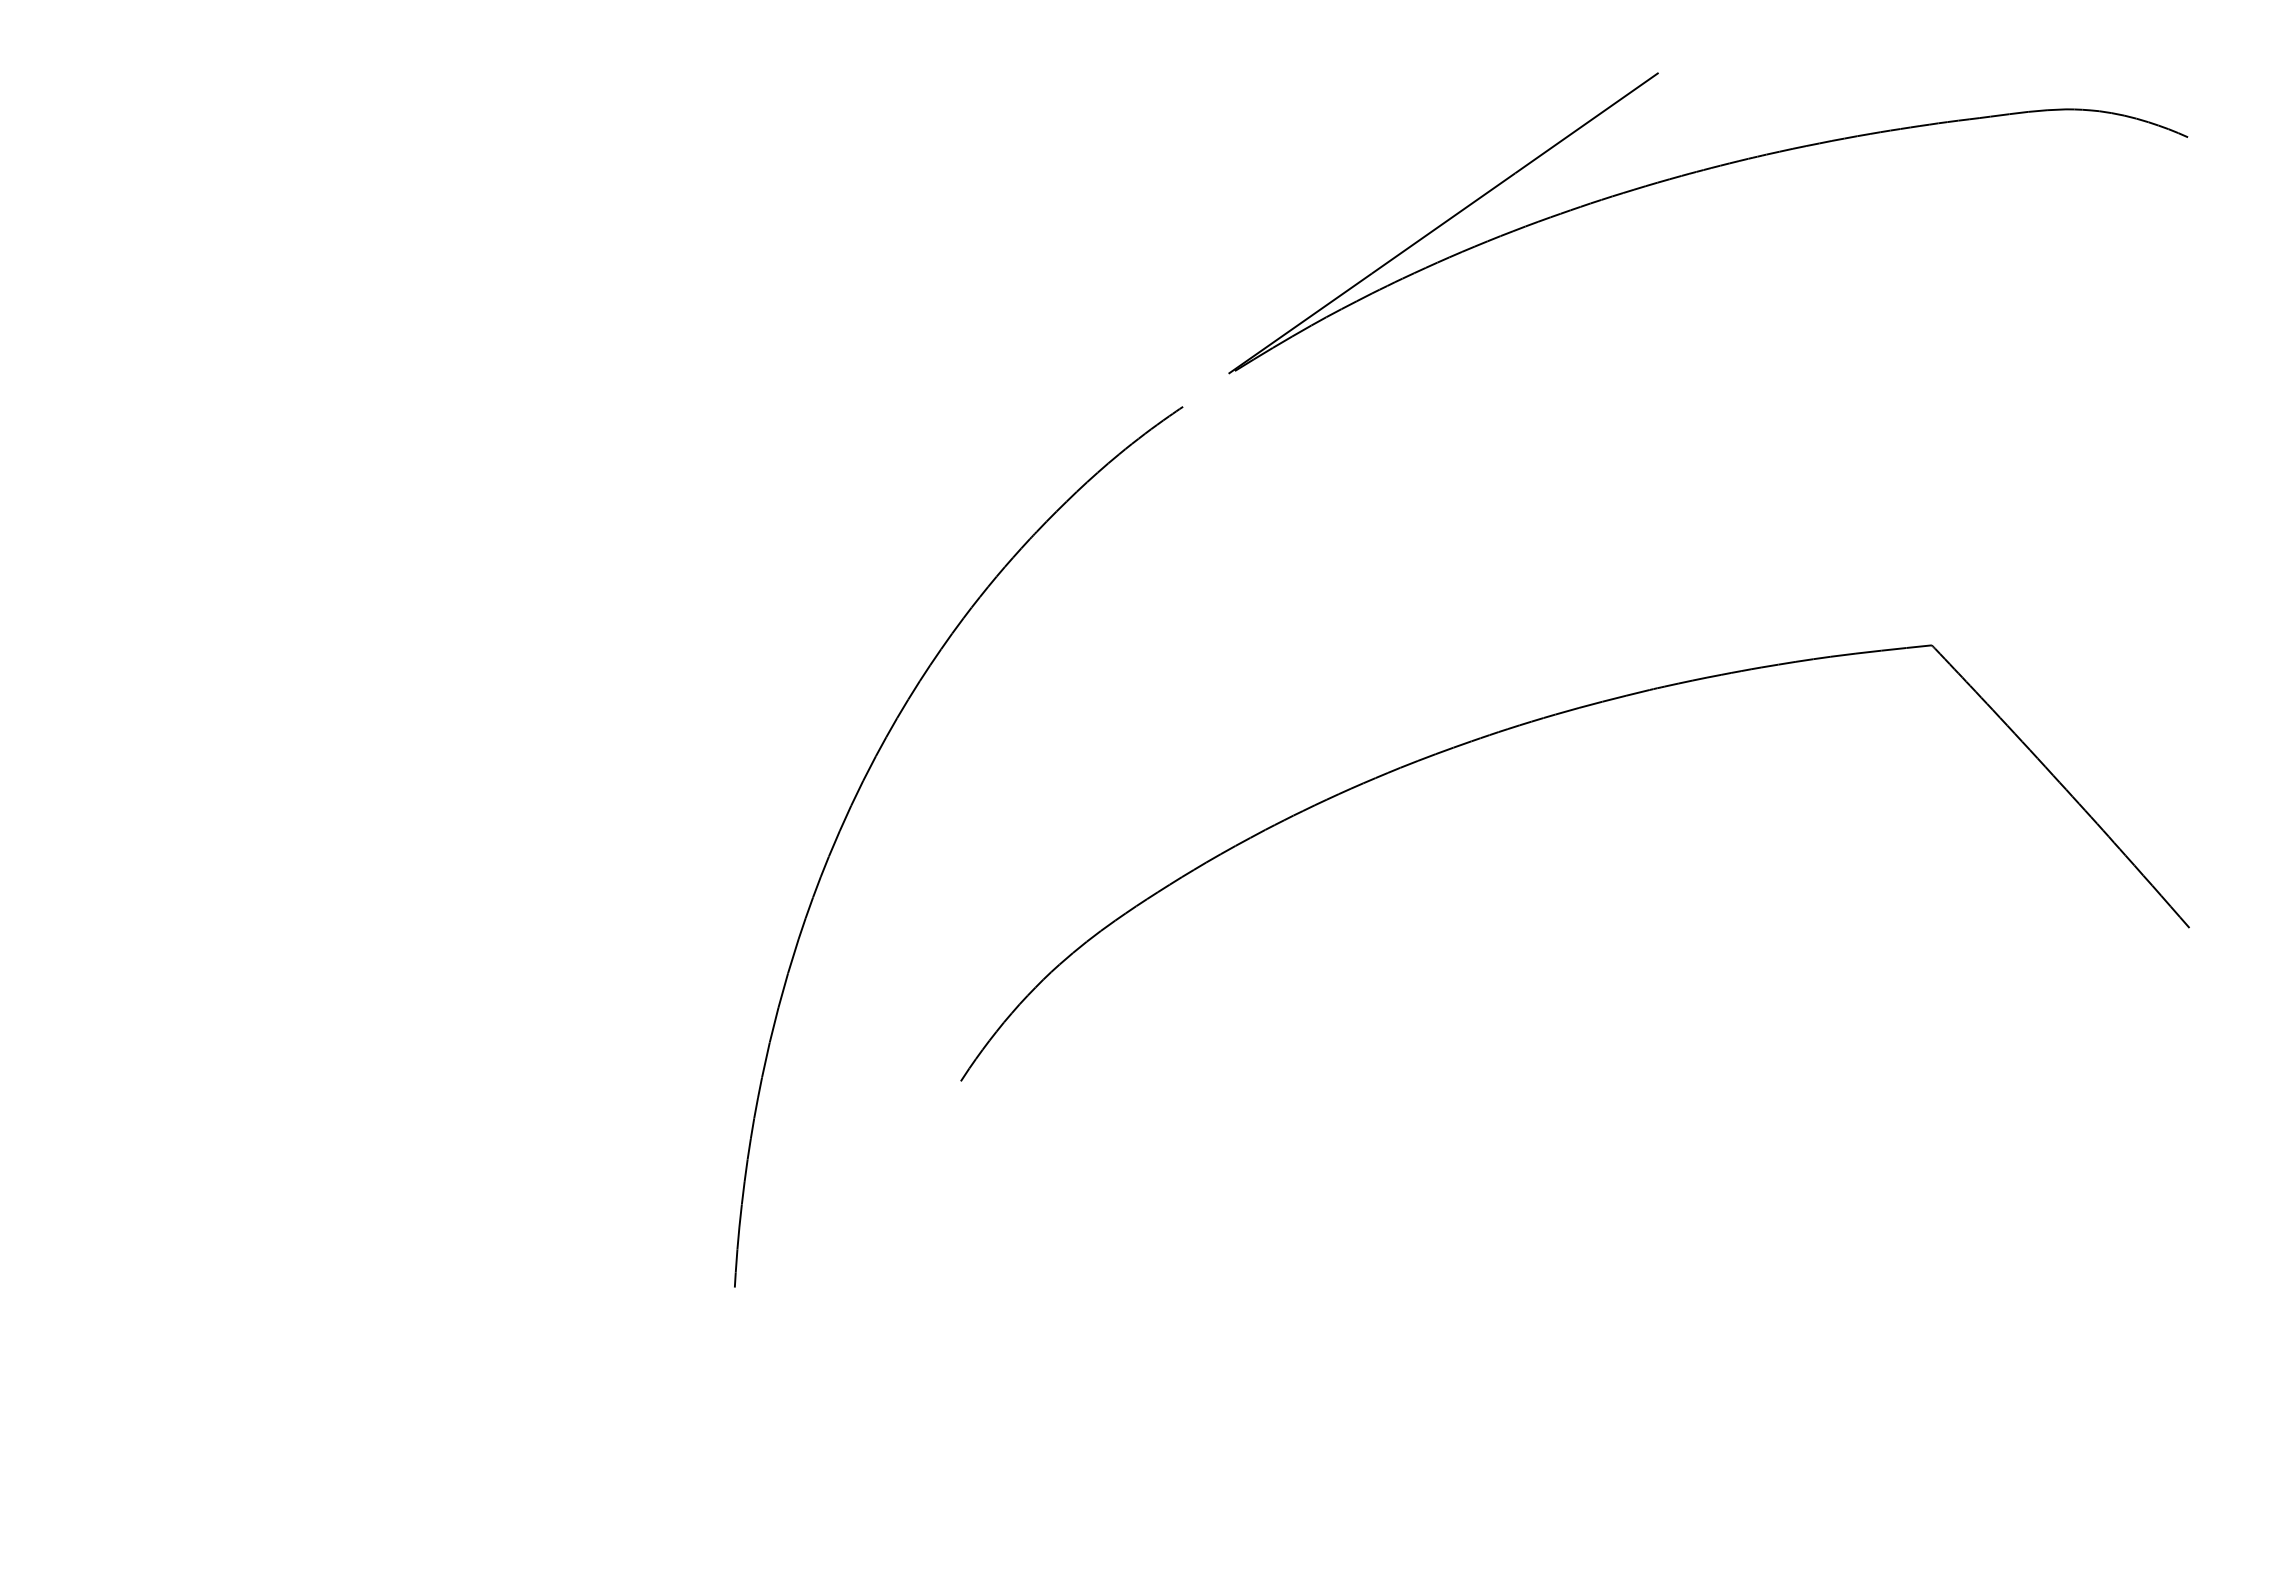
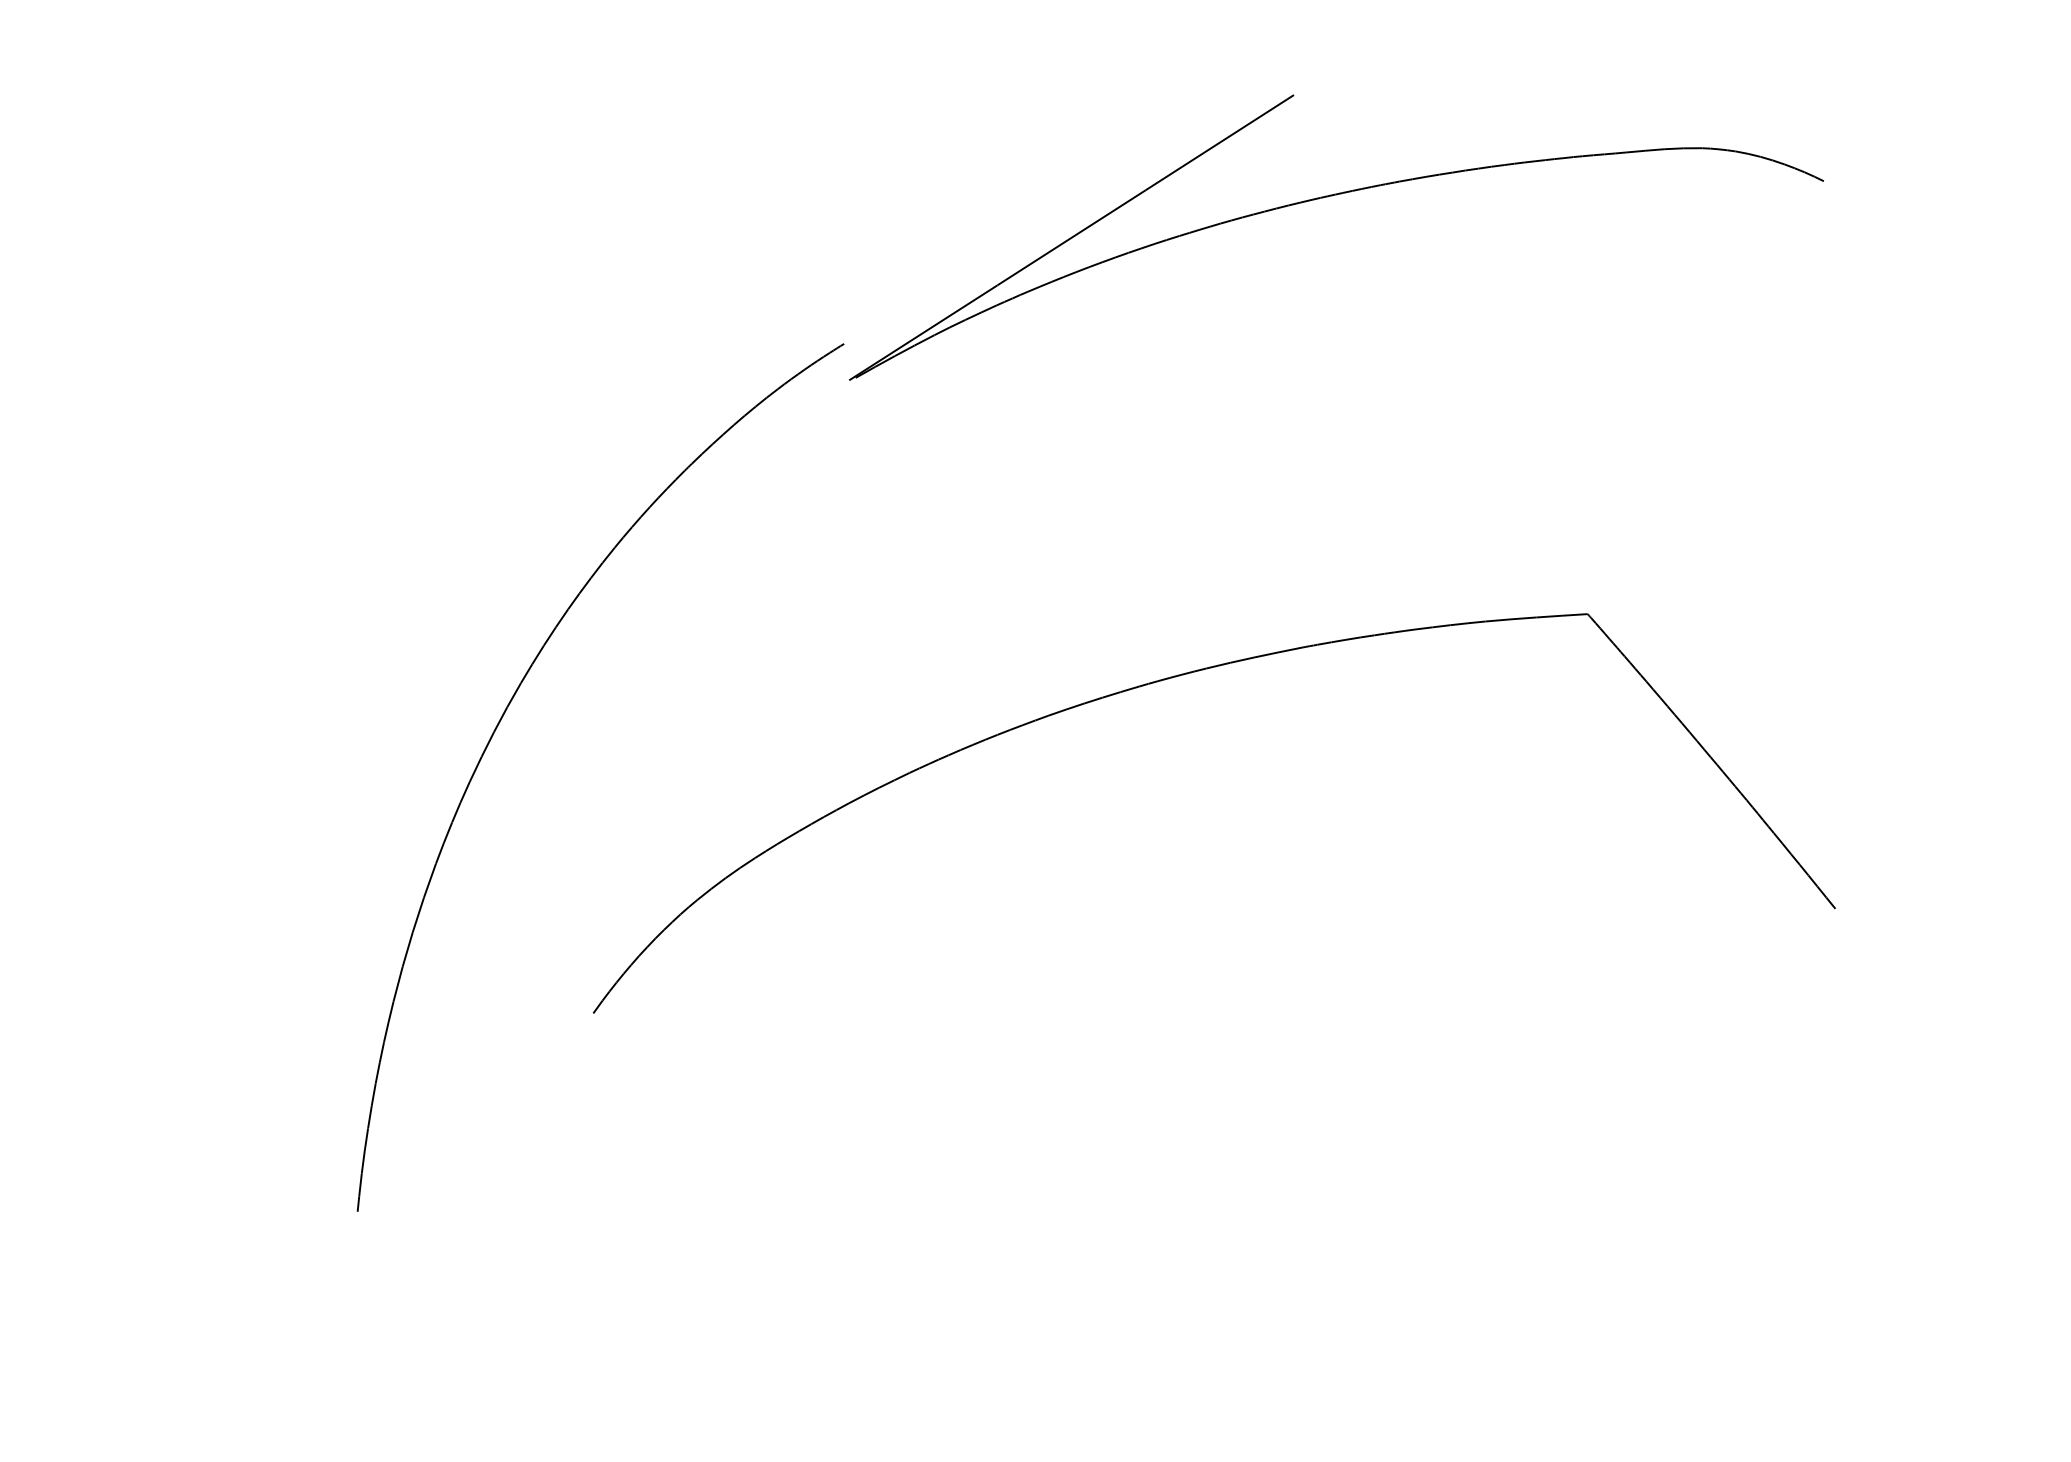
part: (1695, 173) -> (1326, 197), moved

